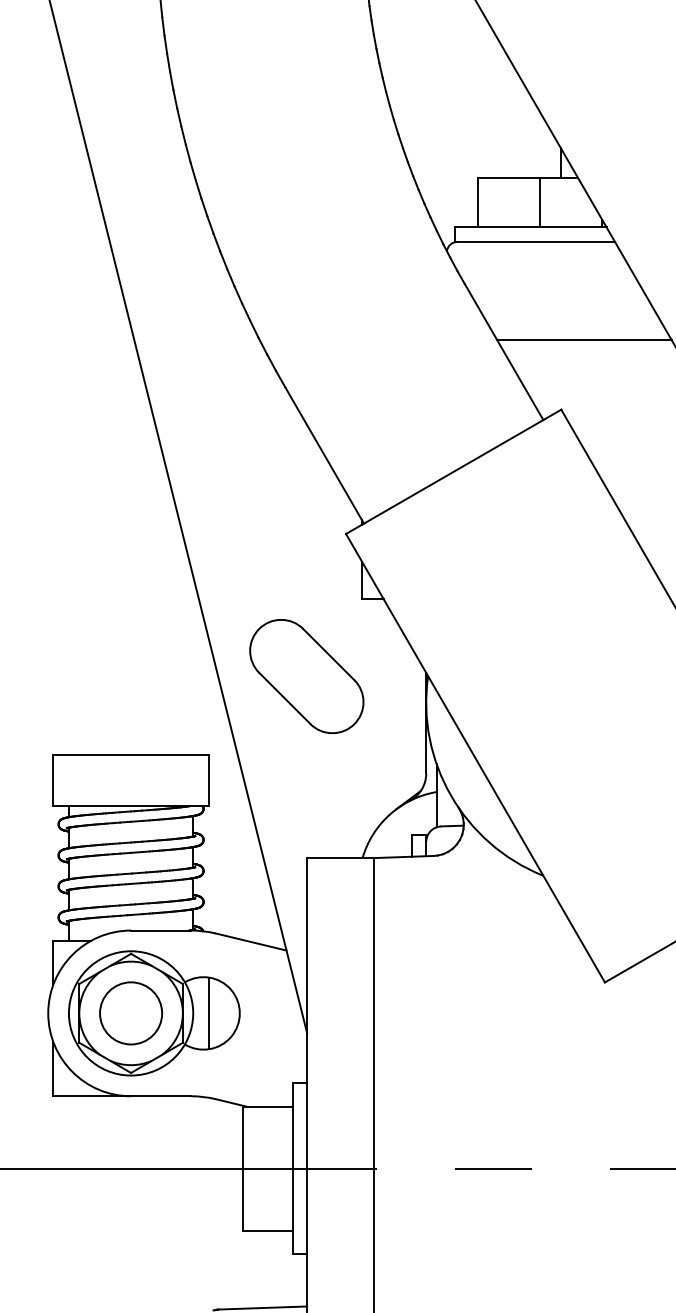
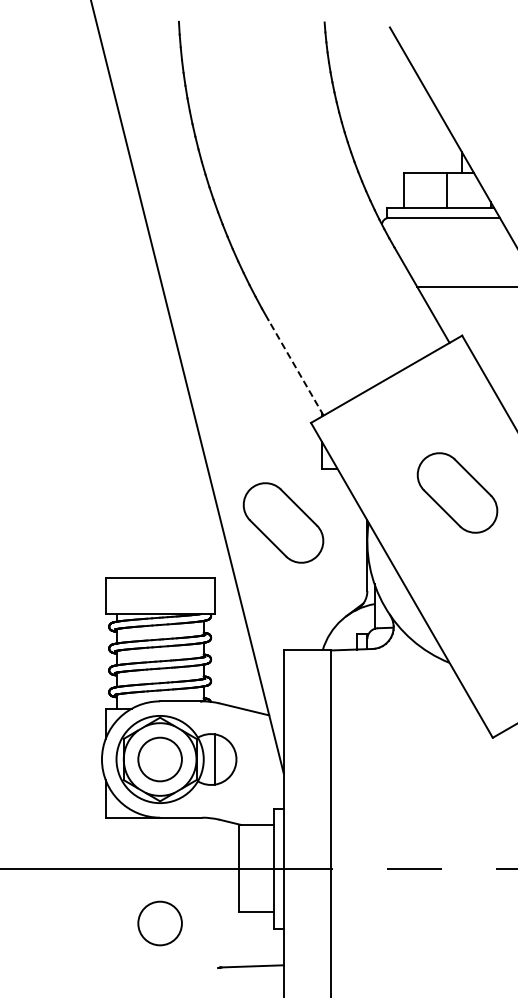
line: (323, 455) -> (295, 367), solid -> dashed
part: (554, 633) -> (457, 492), added
circle: (130, 1246) -> (159, 923), added

